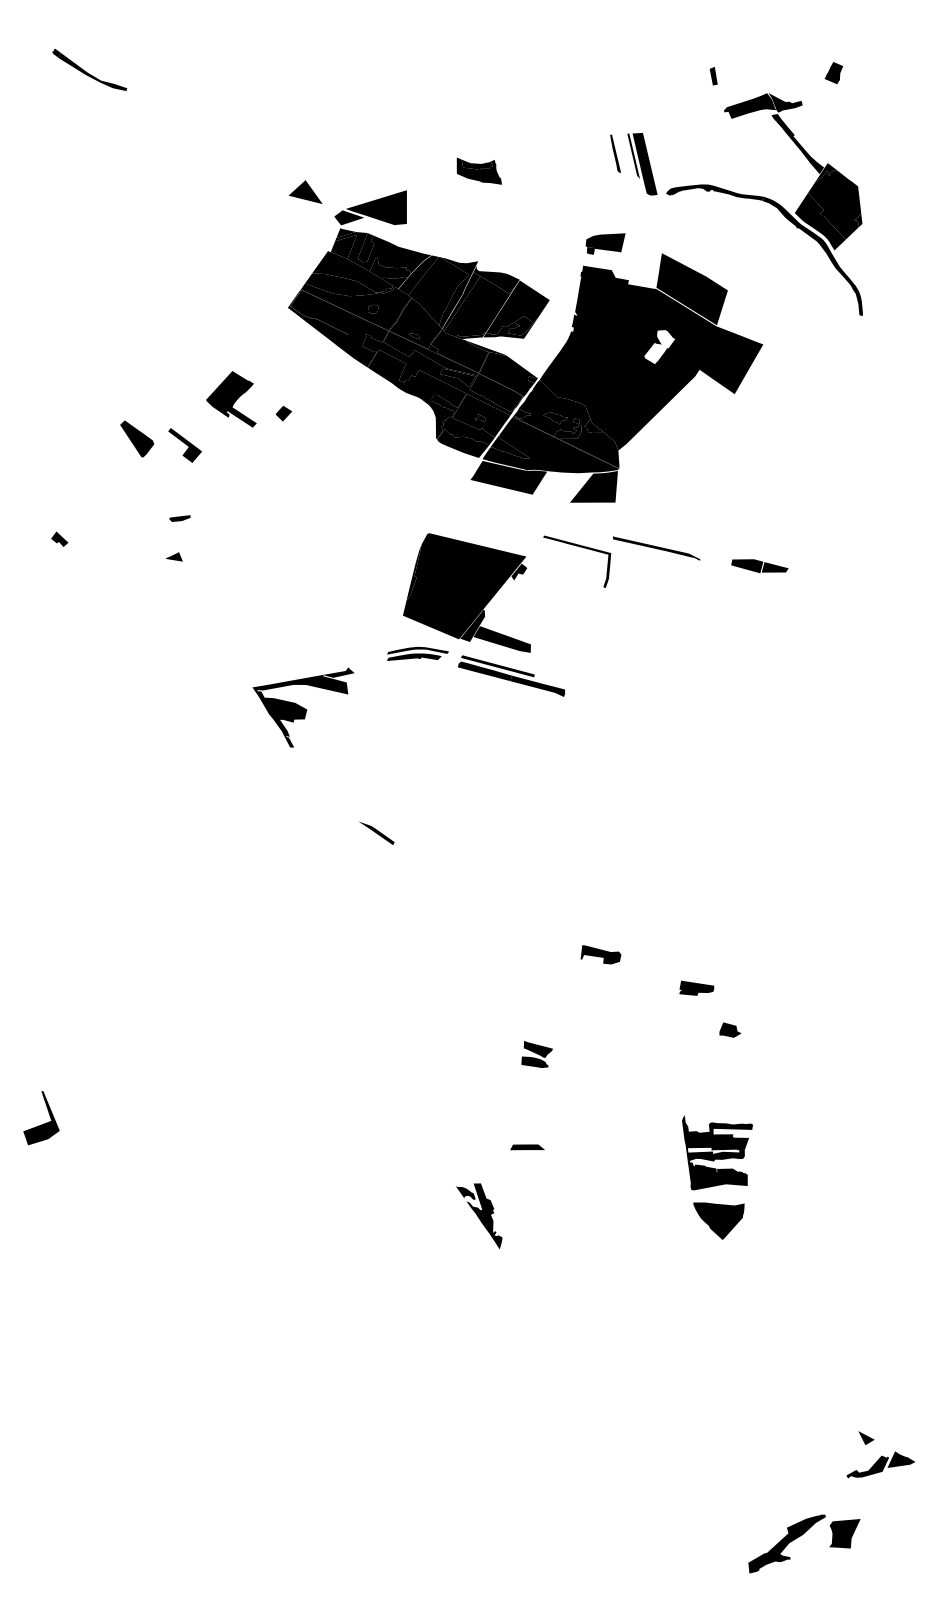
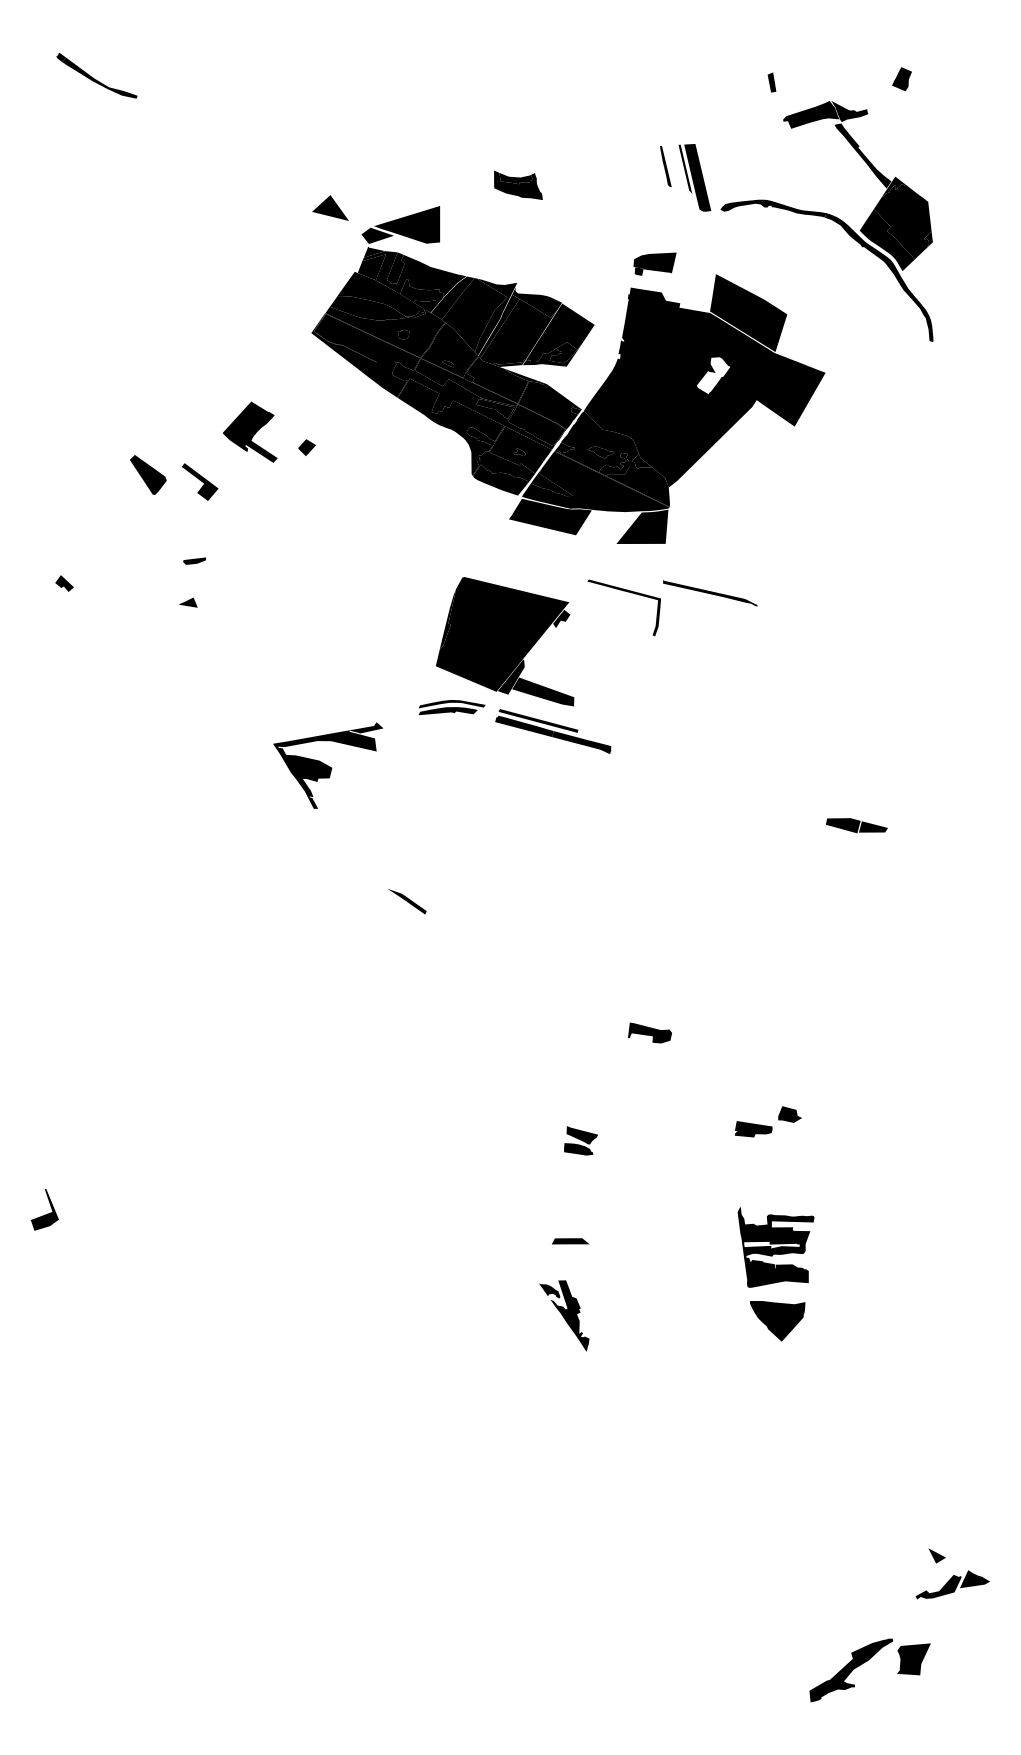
part: (759, 566) -> (856, 825), moved
part: (696, 988) -> (753, 1129), moved
part: (41, 1117) -> (44, 1209), size x0.71
part: (479, 1215) -> (564, 1315), moved

